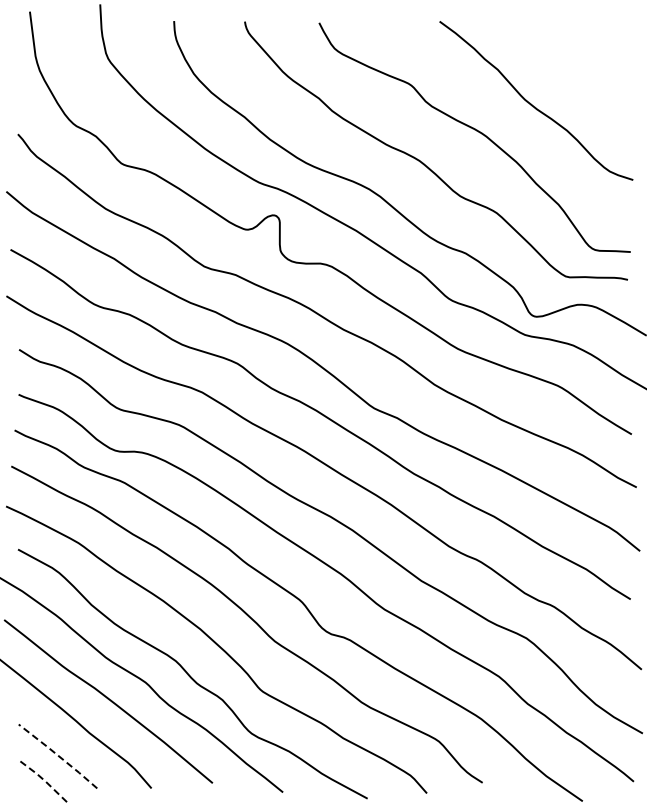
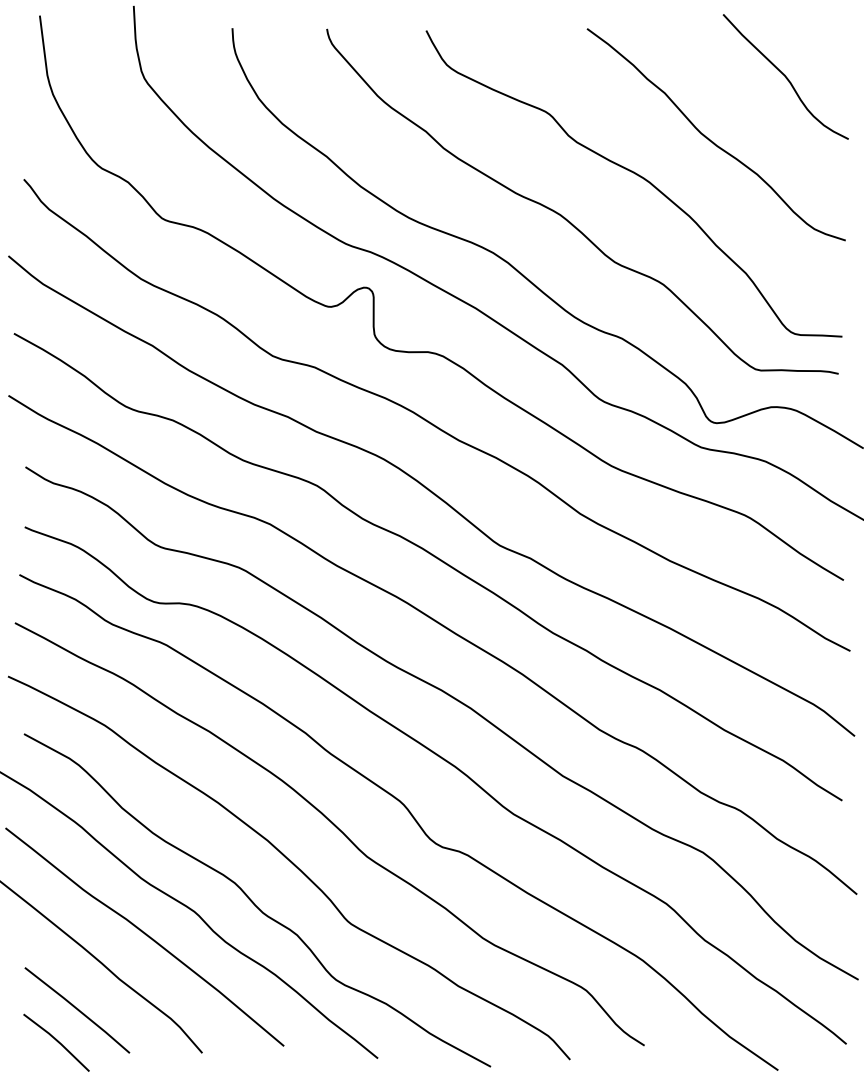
curve: (588, 57) -> (785, 76), added
line: (58, 755) -> (78, 1009), dashed -> solid
line: (43, 779) -> (58, 1041), dashed -> solid

